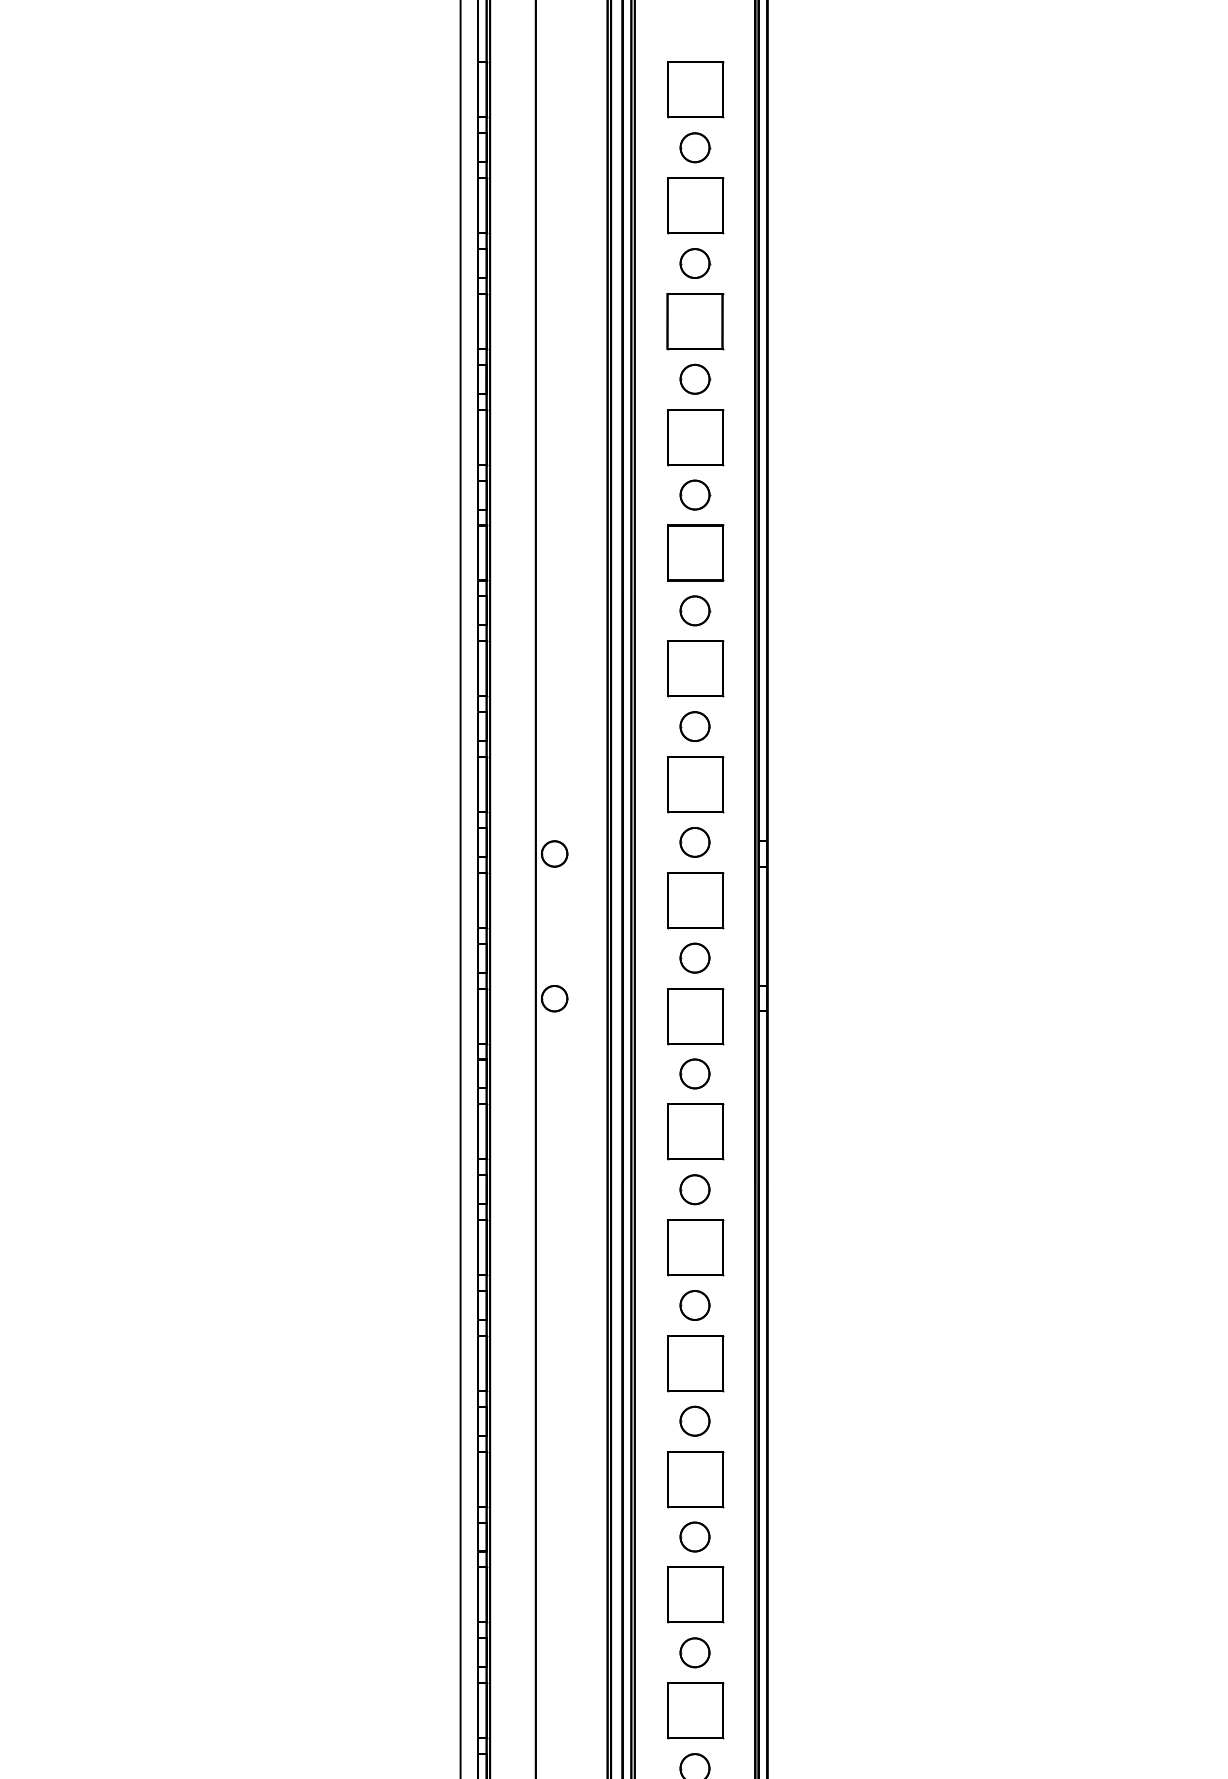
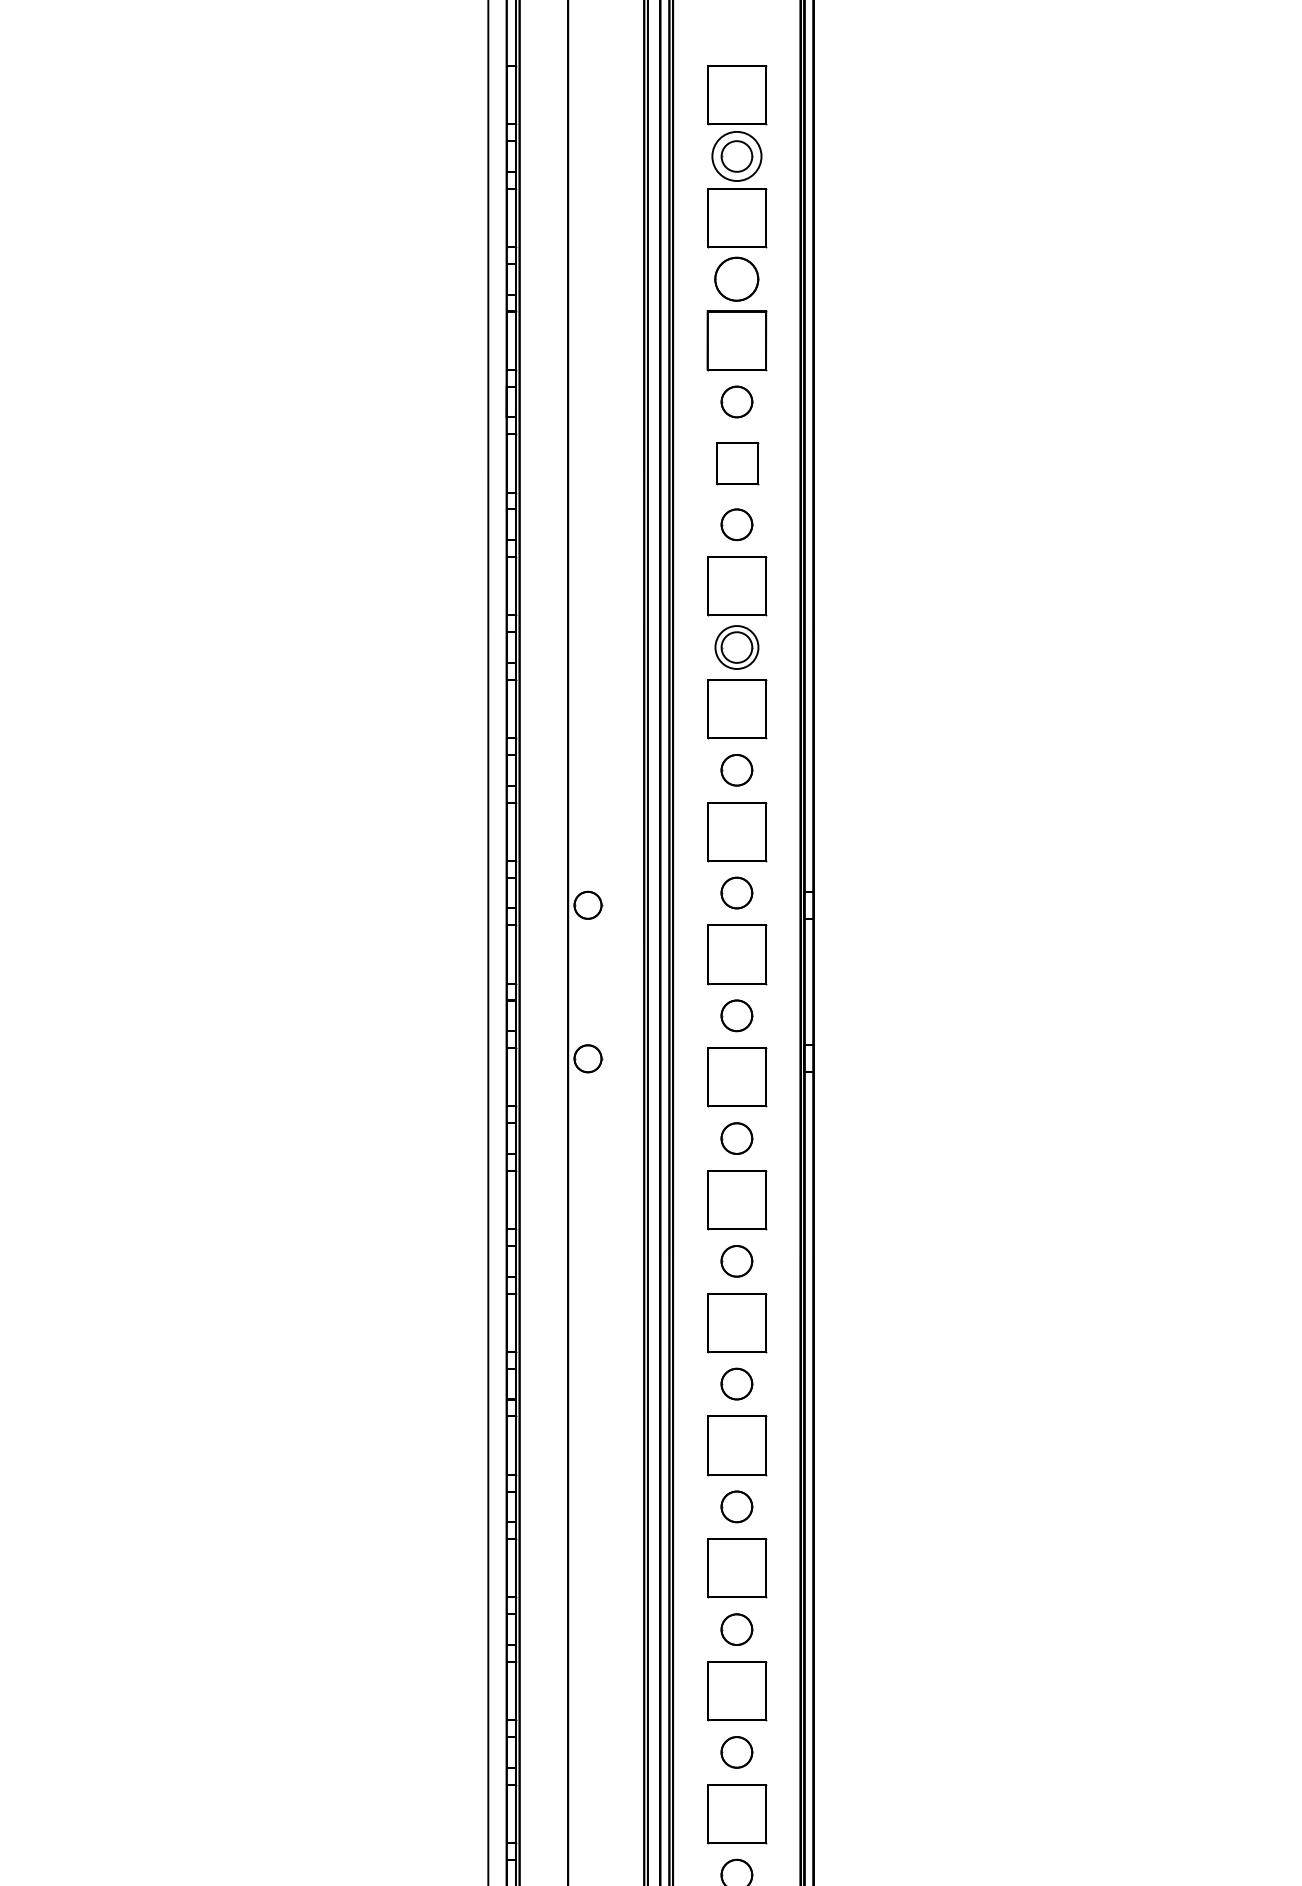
circle: (694, 147) -> (736, 156), size x1.6
part: (695, 263) -> (737, 279), size x1.4
part: (695, 437) -> (737, 463), size x0.7
circle: (694, 610) -> (736, 647), size x1.4

